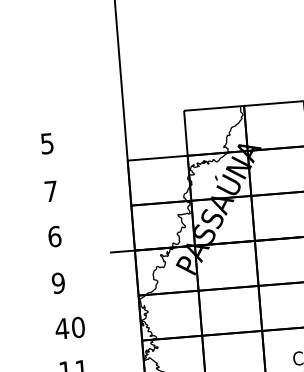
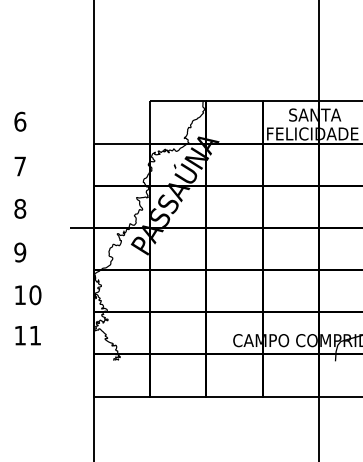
text: (47, 143) -> (20, 121), 5 -> 6
text: (54, 236) -> (20, 208), 6 -> 8
text: (62, 328) -> (20, 294), 40 -> 10

